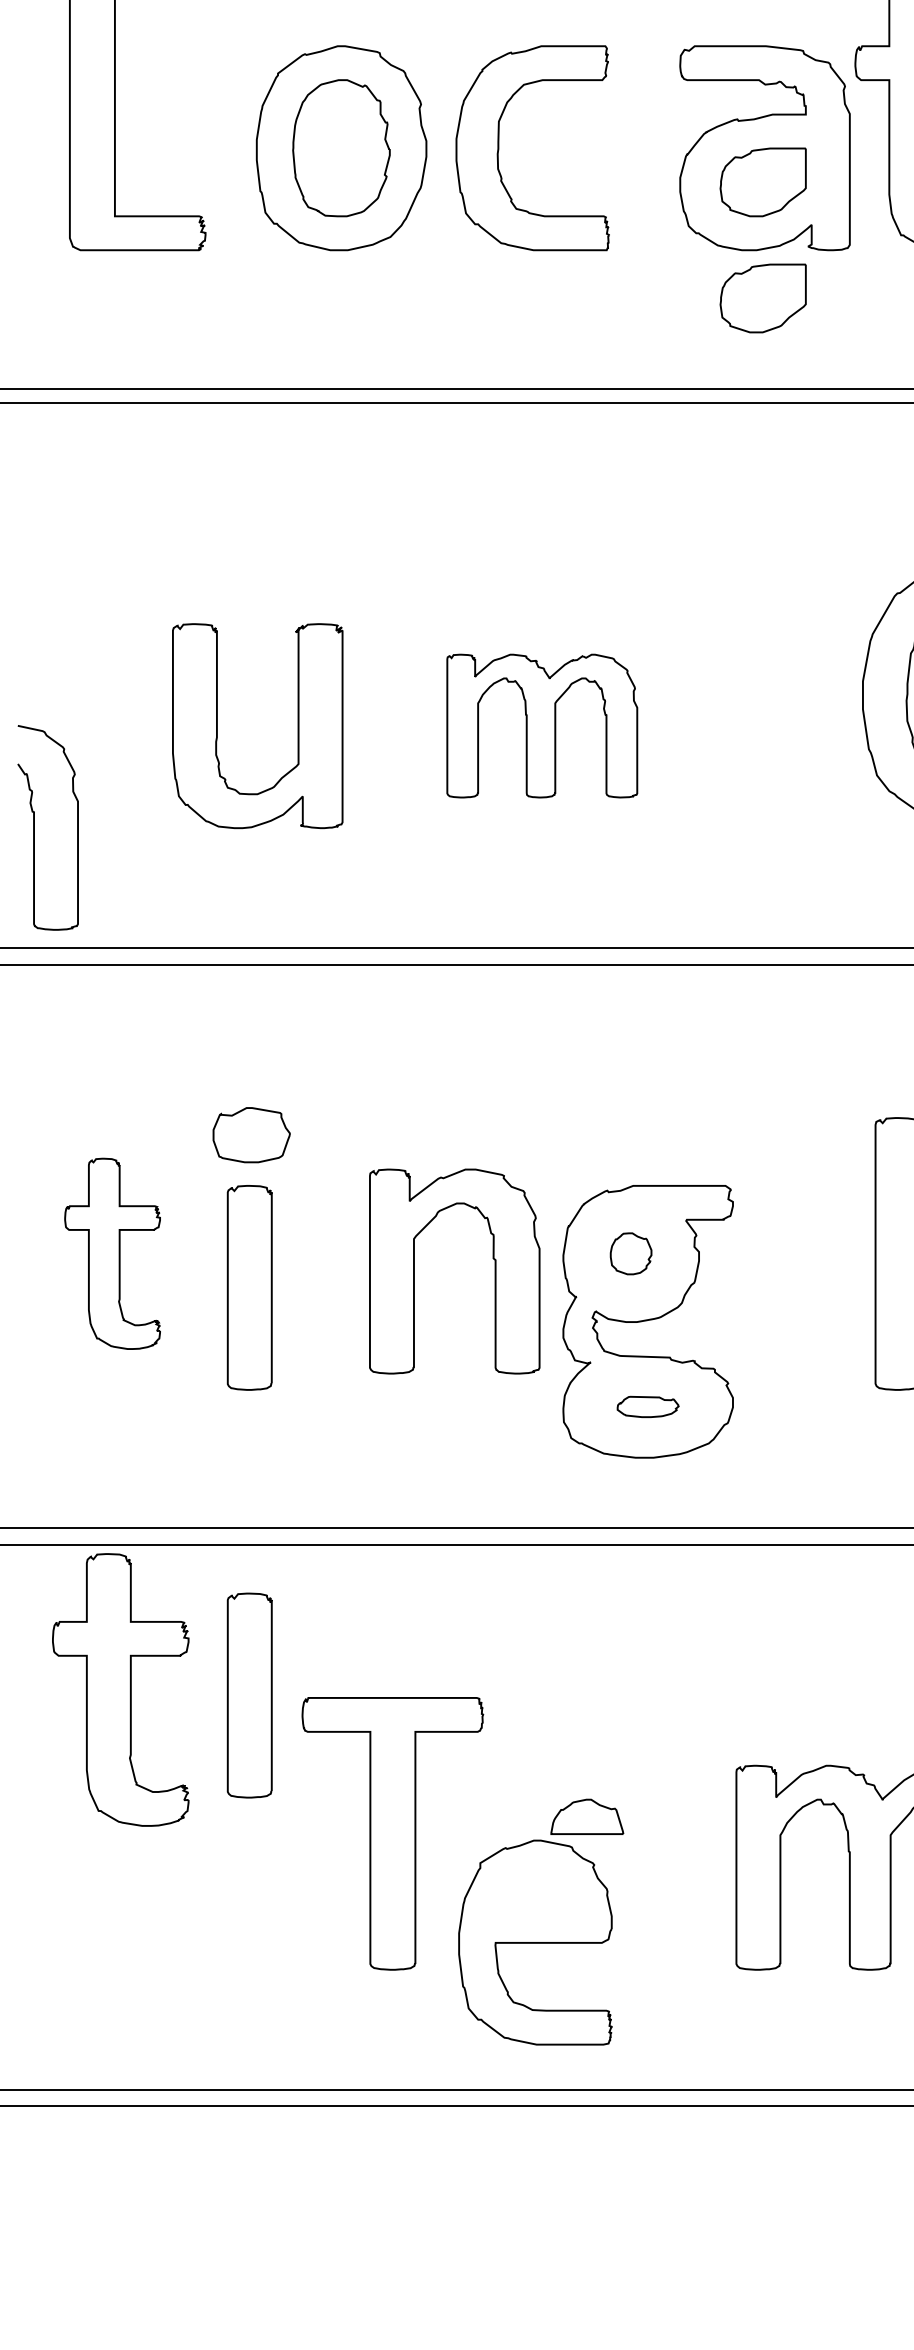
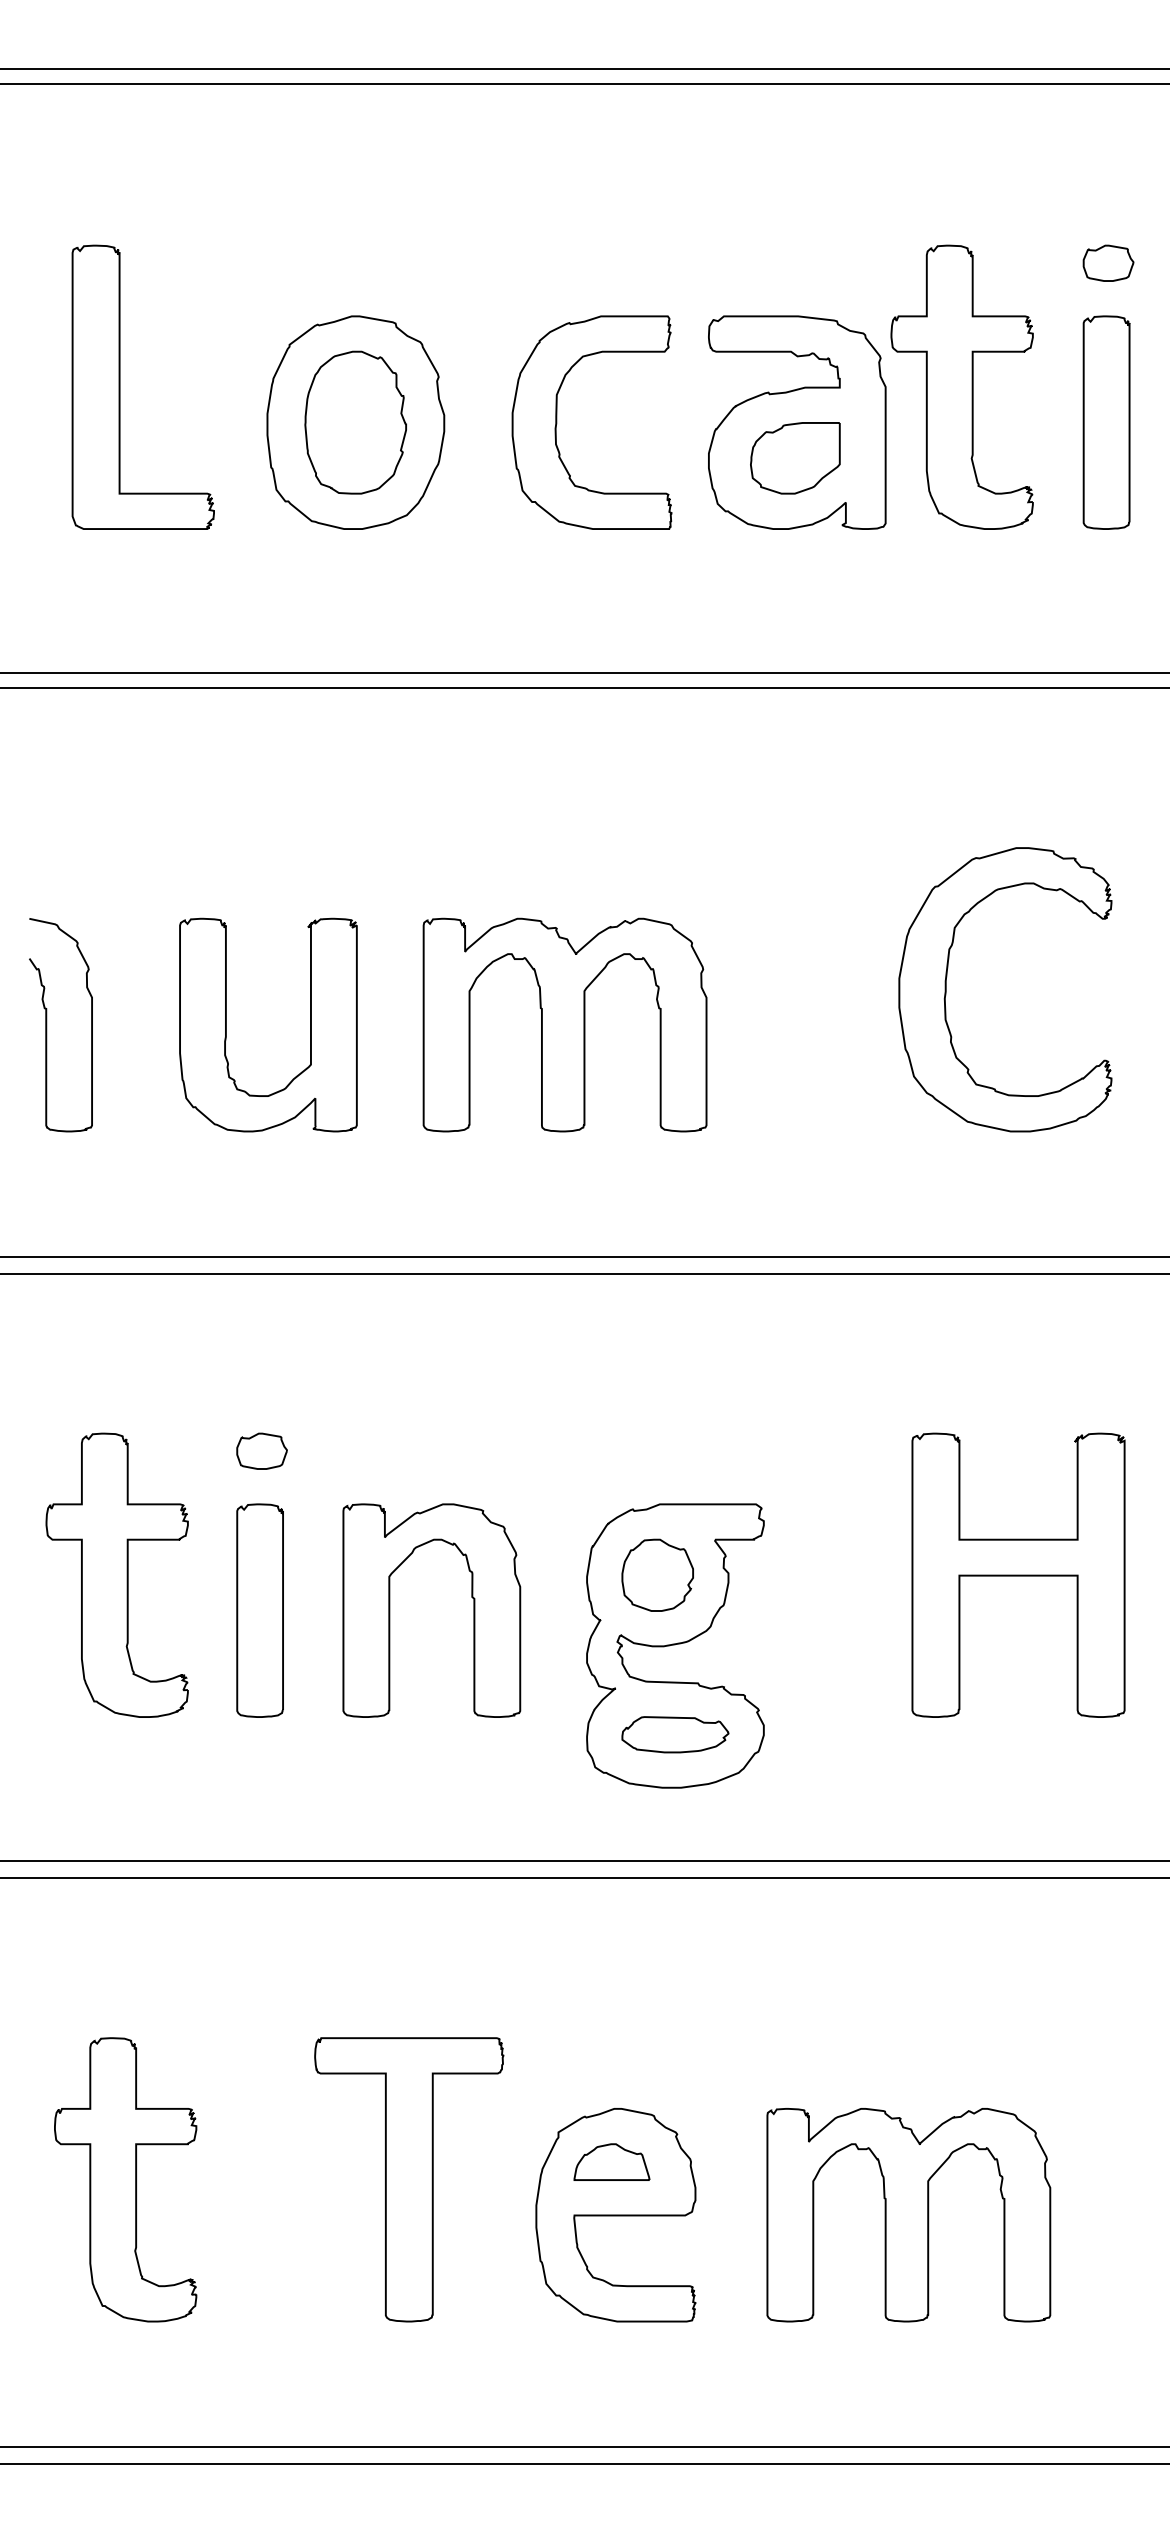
part: (499, 148) -> (557, 422), moved
part: (763, 298) -> (795, 579), removed
part: (541, 725) -> (564, 1024), size x1.43
curve: (35, 828) -> (47, 1025), moved
part: (251, 1134) -> (261, 1450), size x0.62
part: (111, 1253) -> (116, 1574), size x1.43
part: (630, 1253) -> (657, 1574), size x1.67
part: (415, 1271) -> (390, 1610), moved
part: (648, 1406) -> (675, 1734), size x1.67
part: (120, 1689) -> (125, 2179), moved
part: (249, 1695) -> (259, 2035), removed
part: (535, 1942) -> (615, 2215), moved

